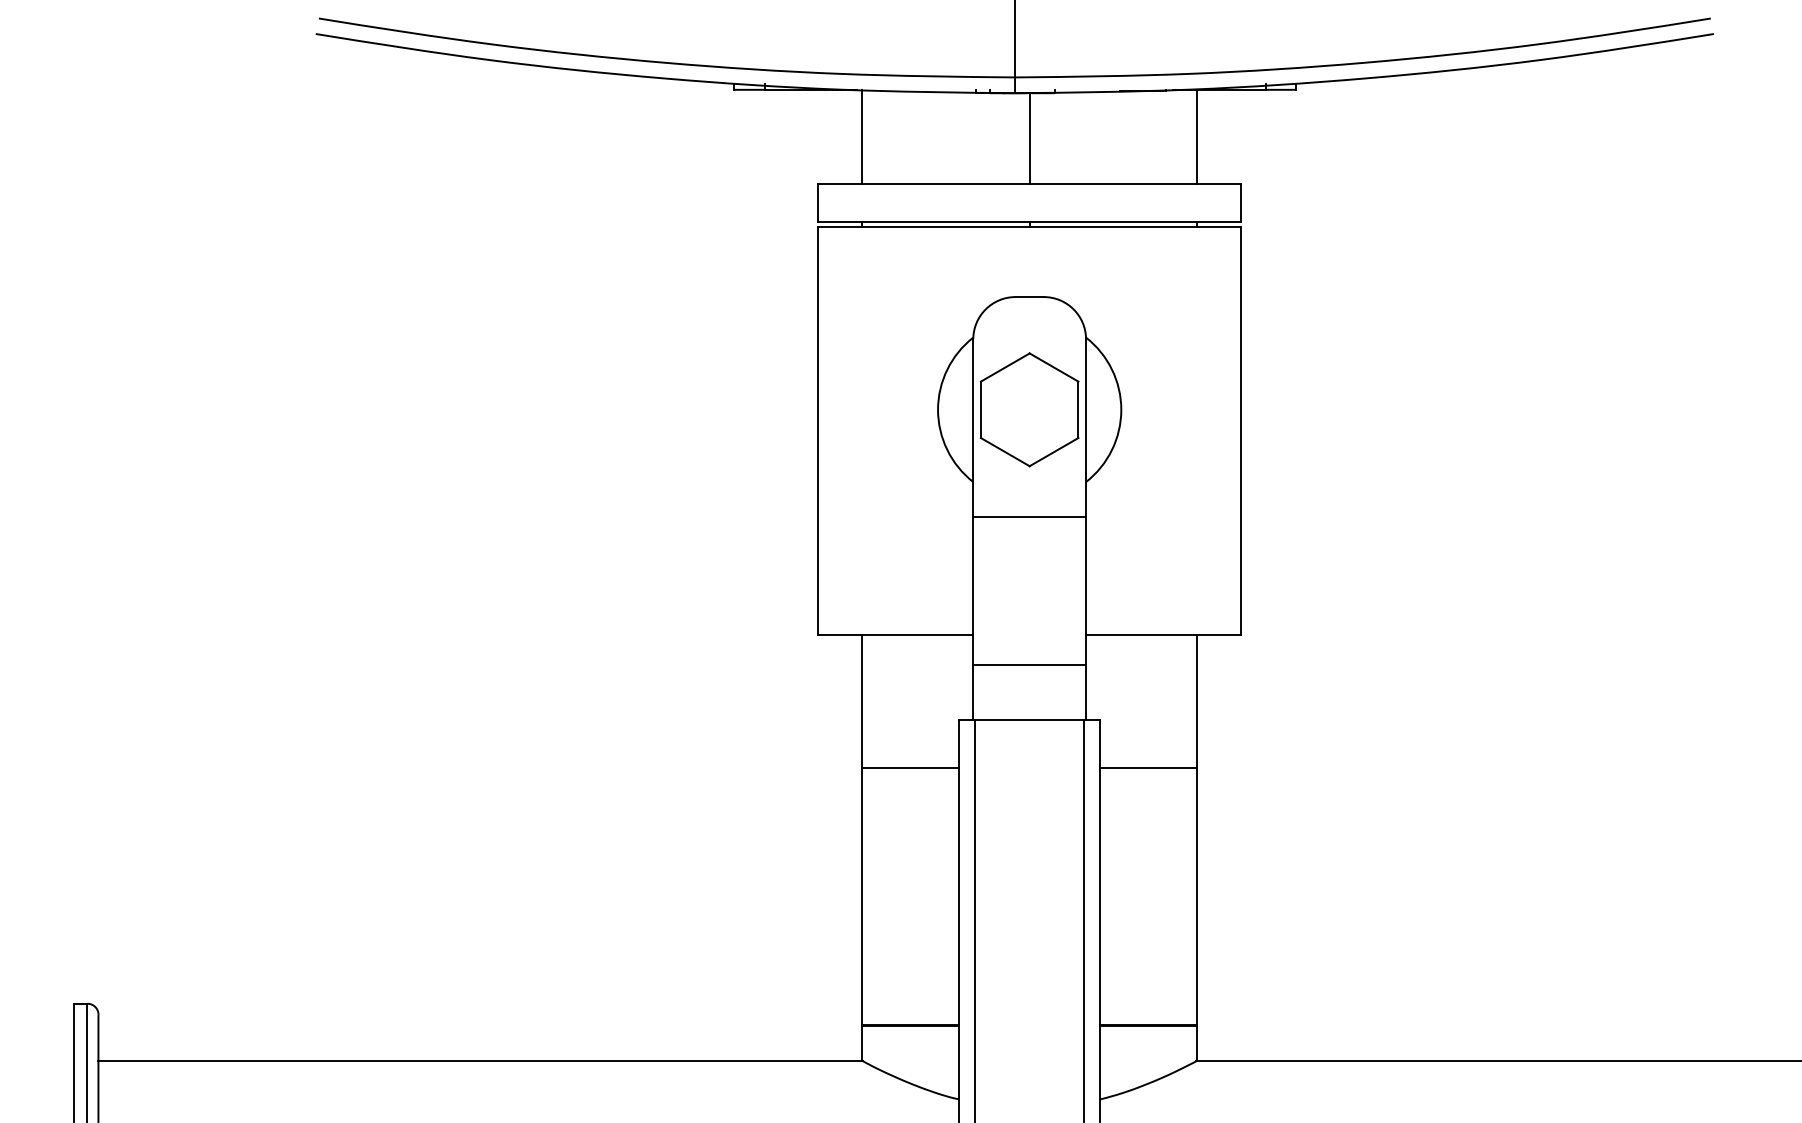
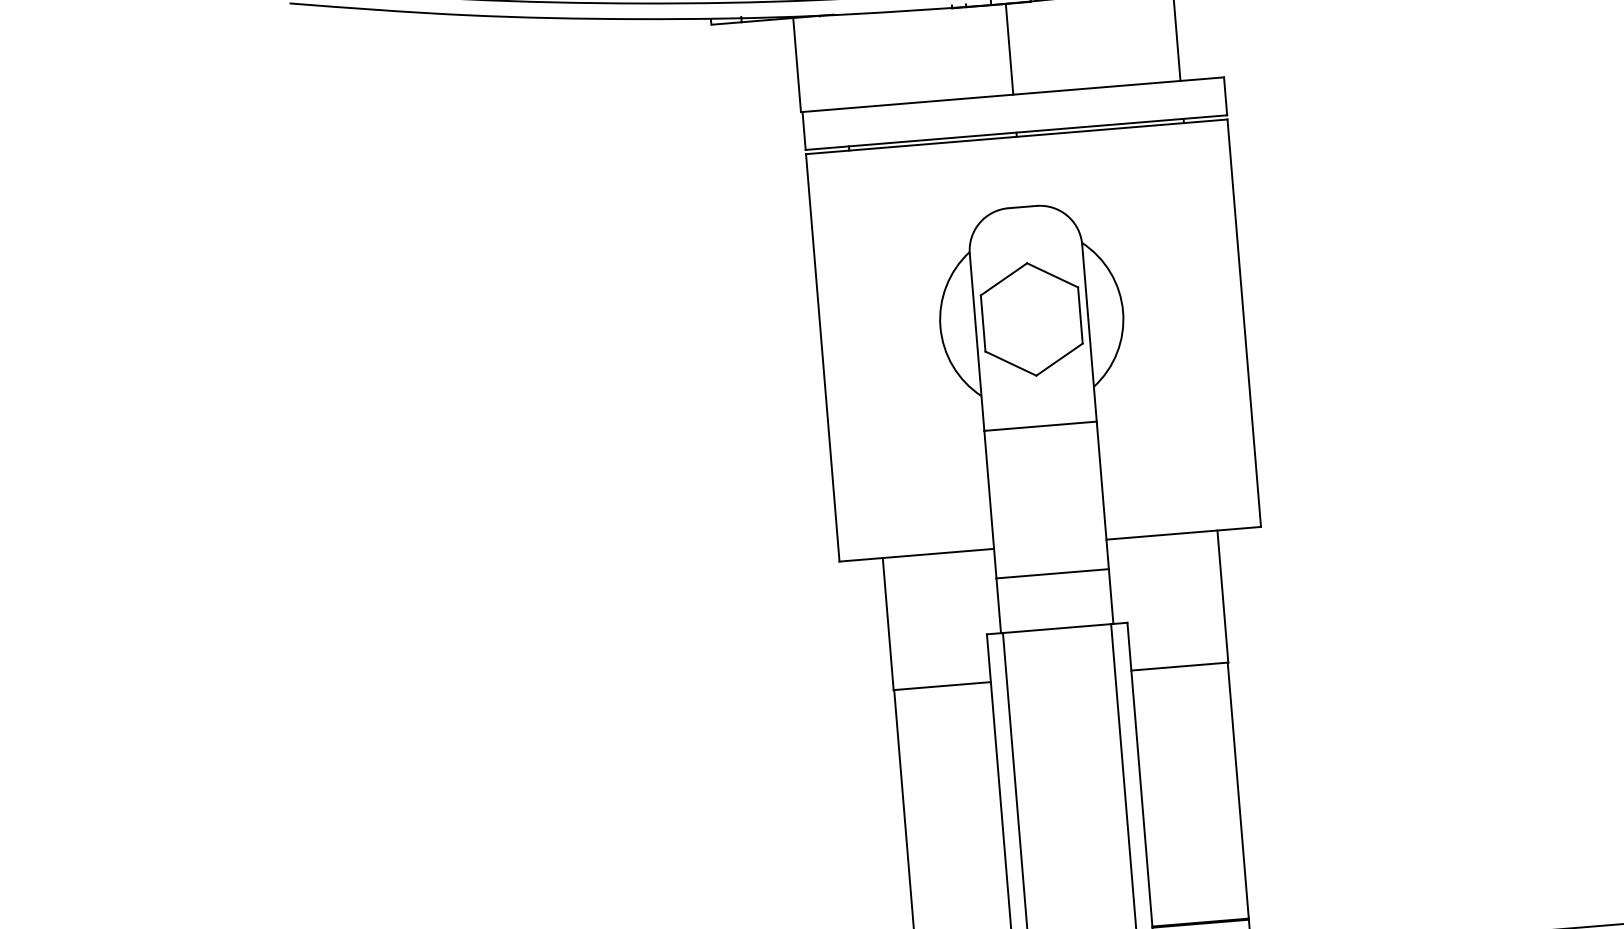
line: (861, 137) -> (797, 65), moved

